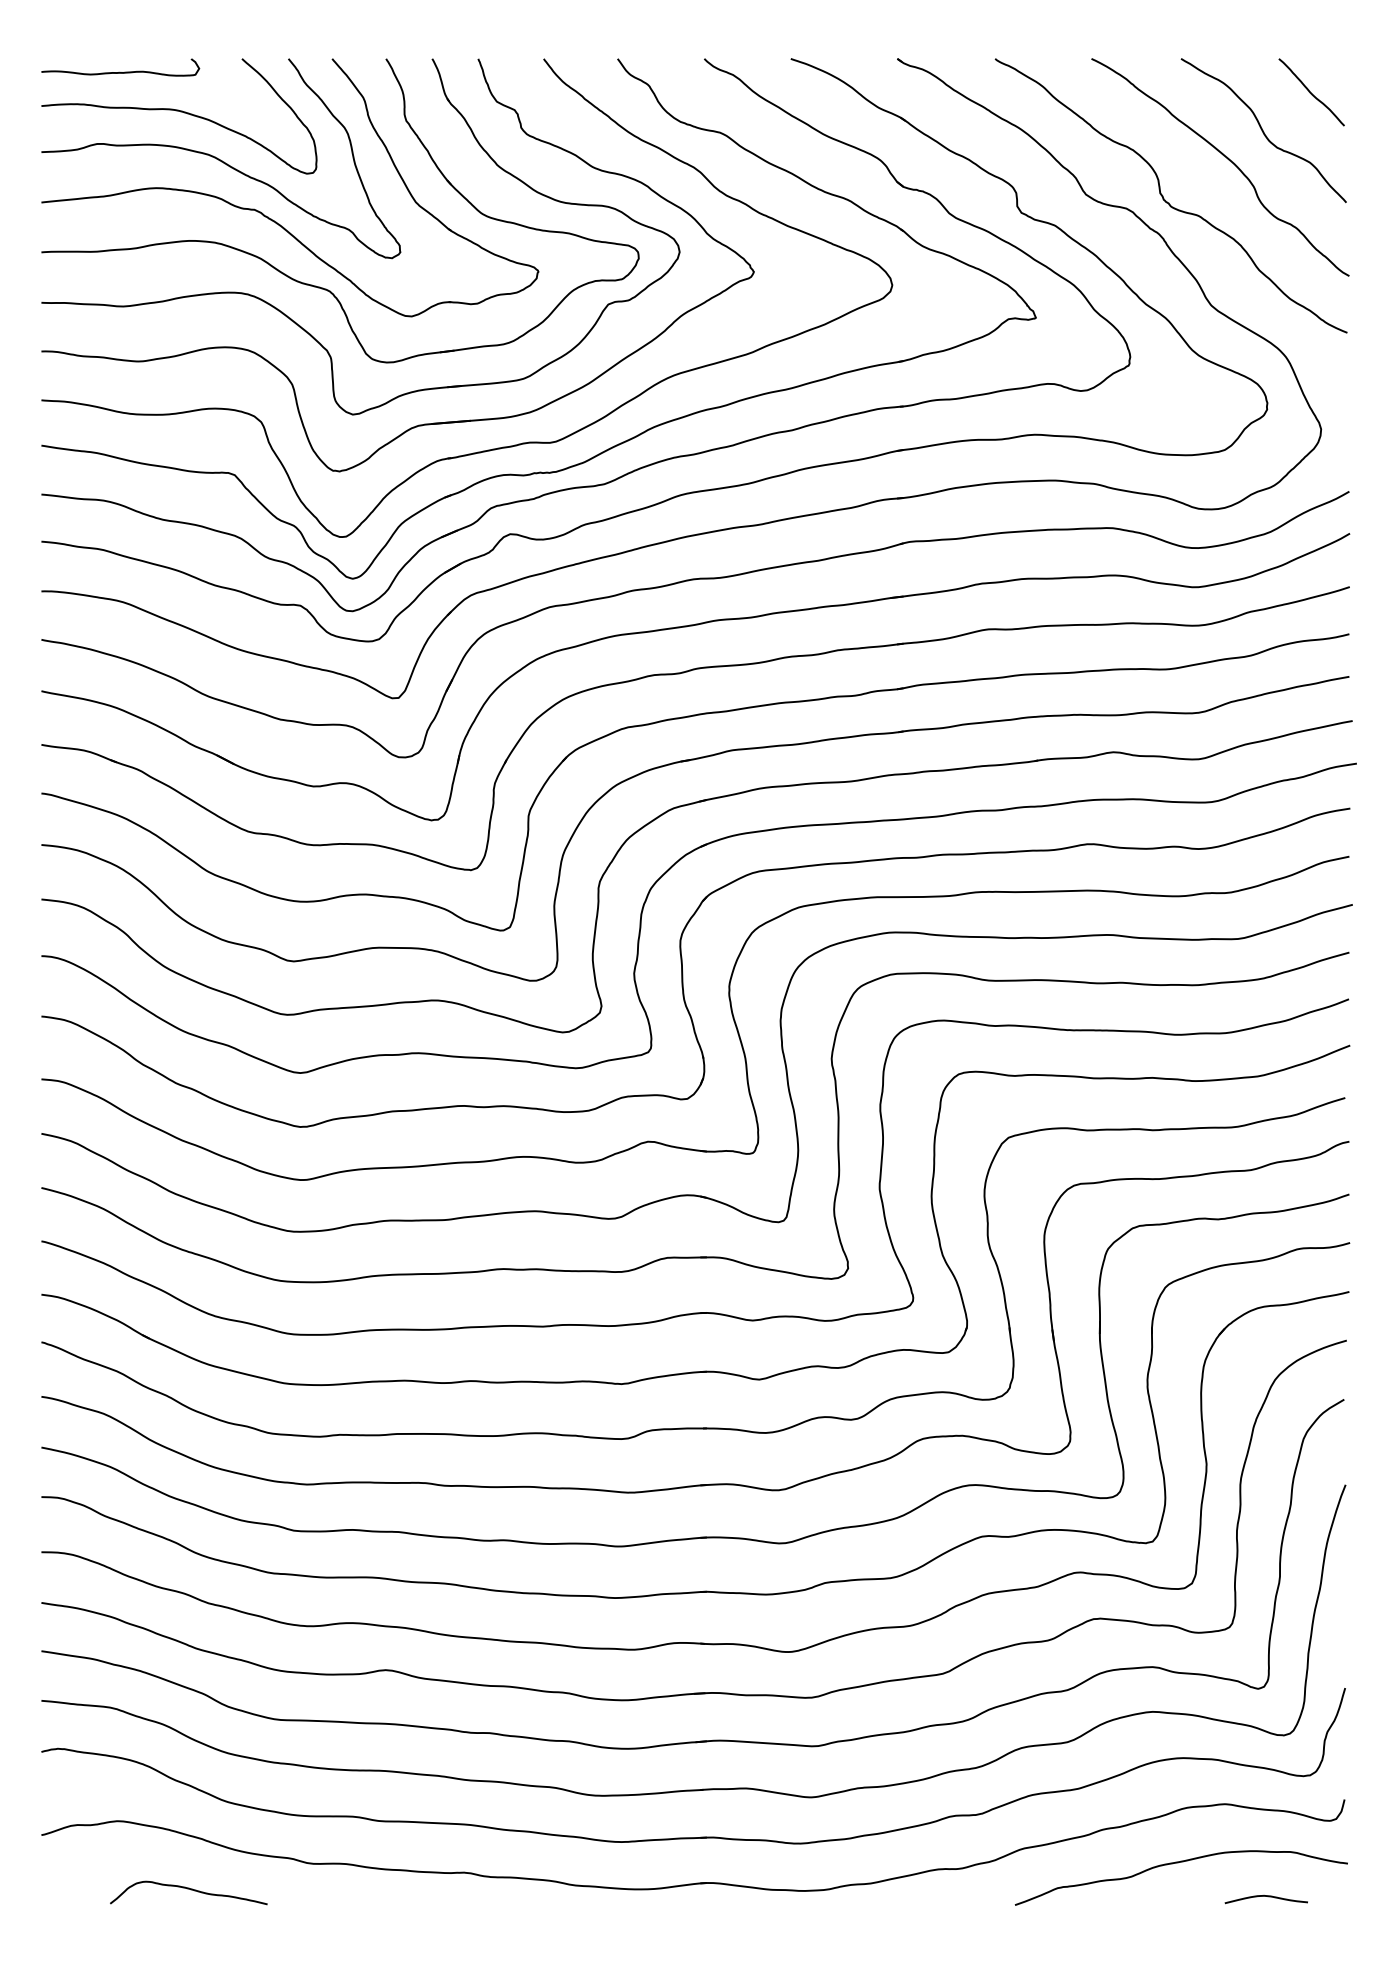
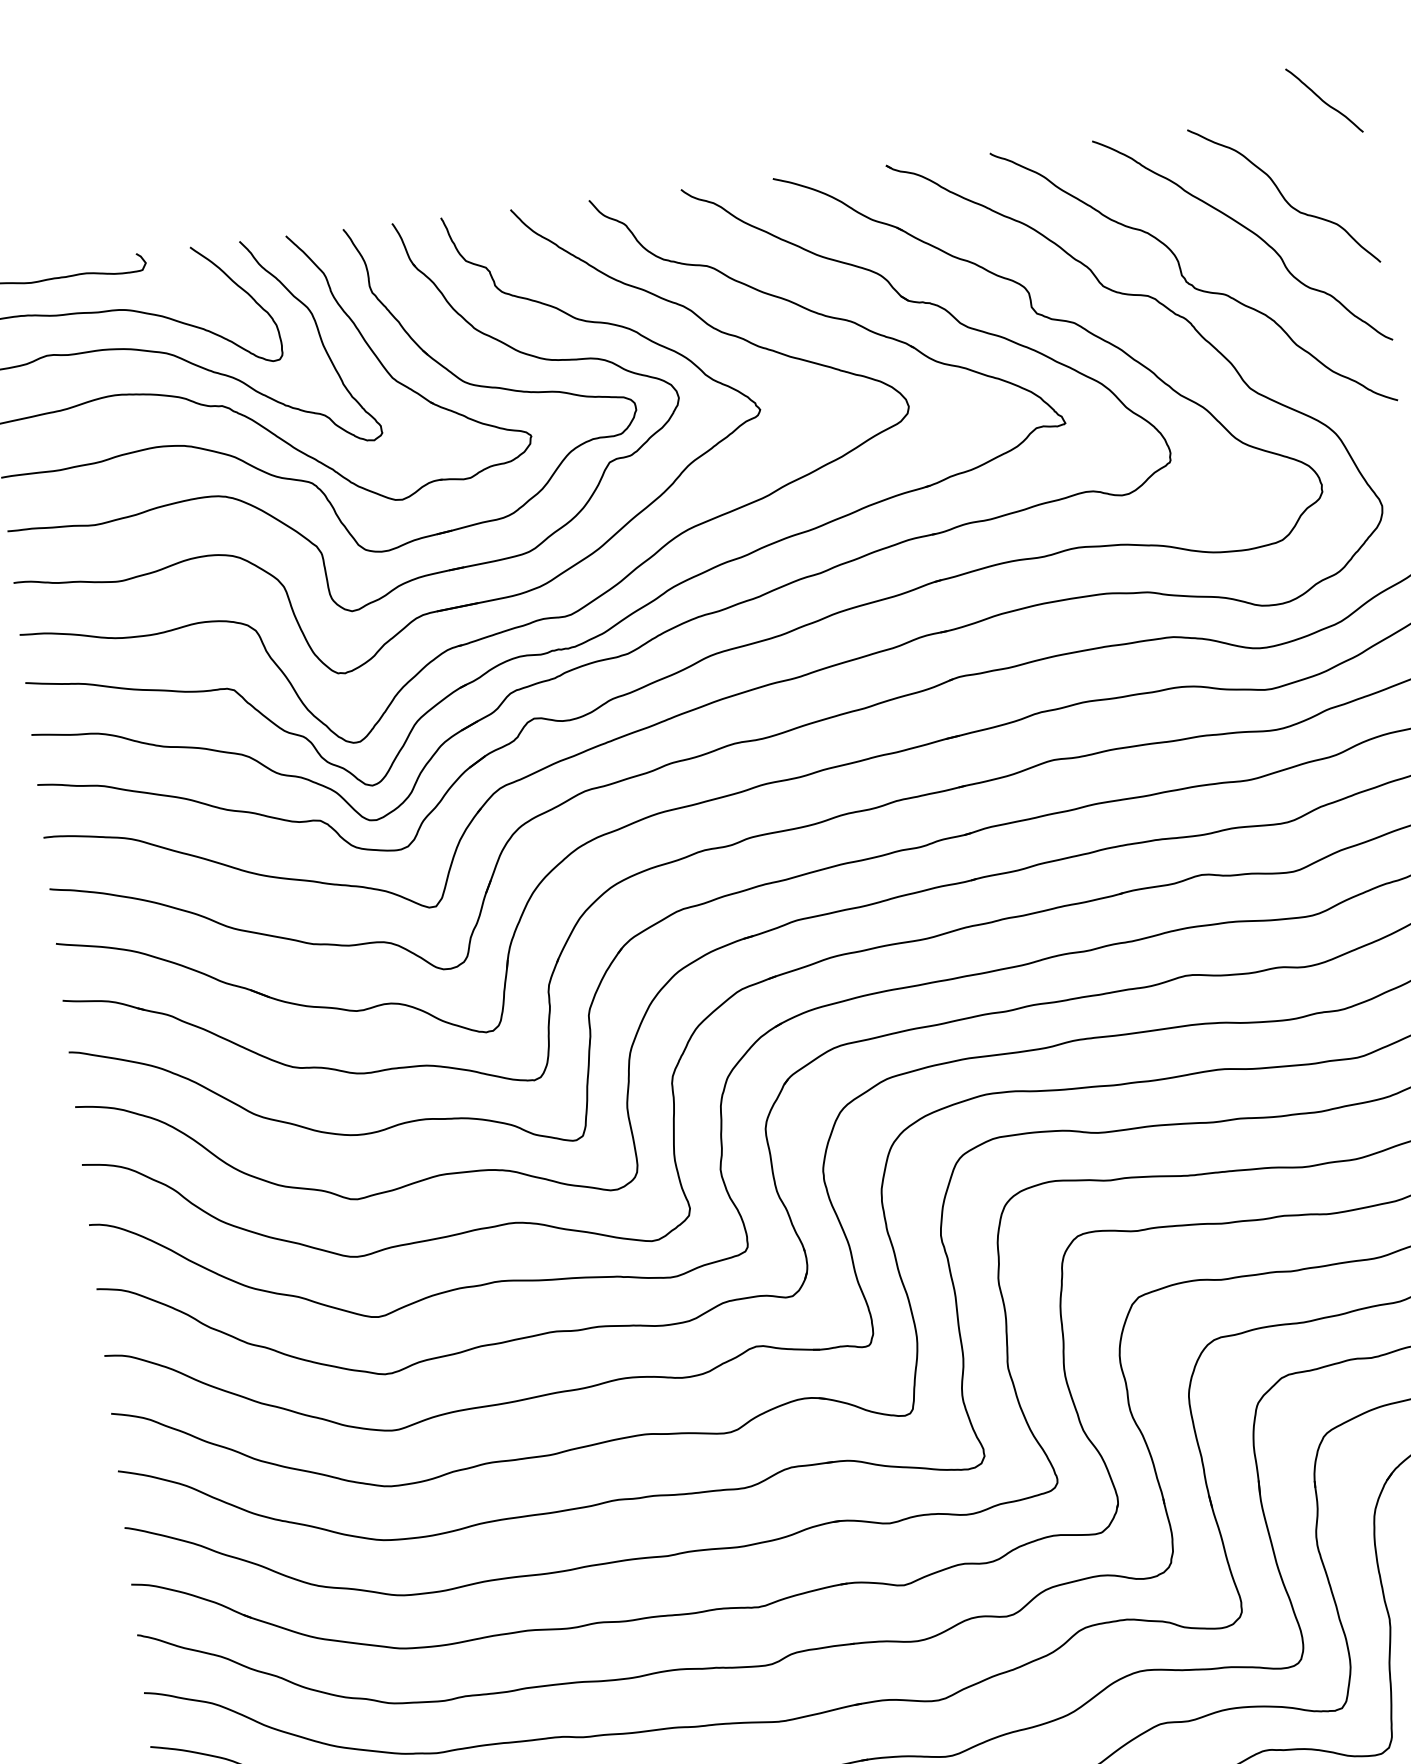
curve: (1311, 92) -> (1324, 100), moved

